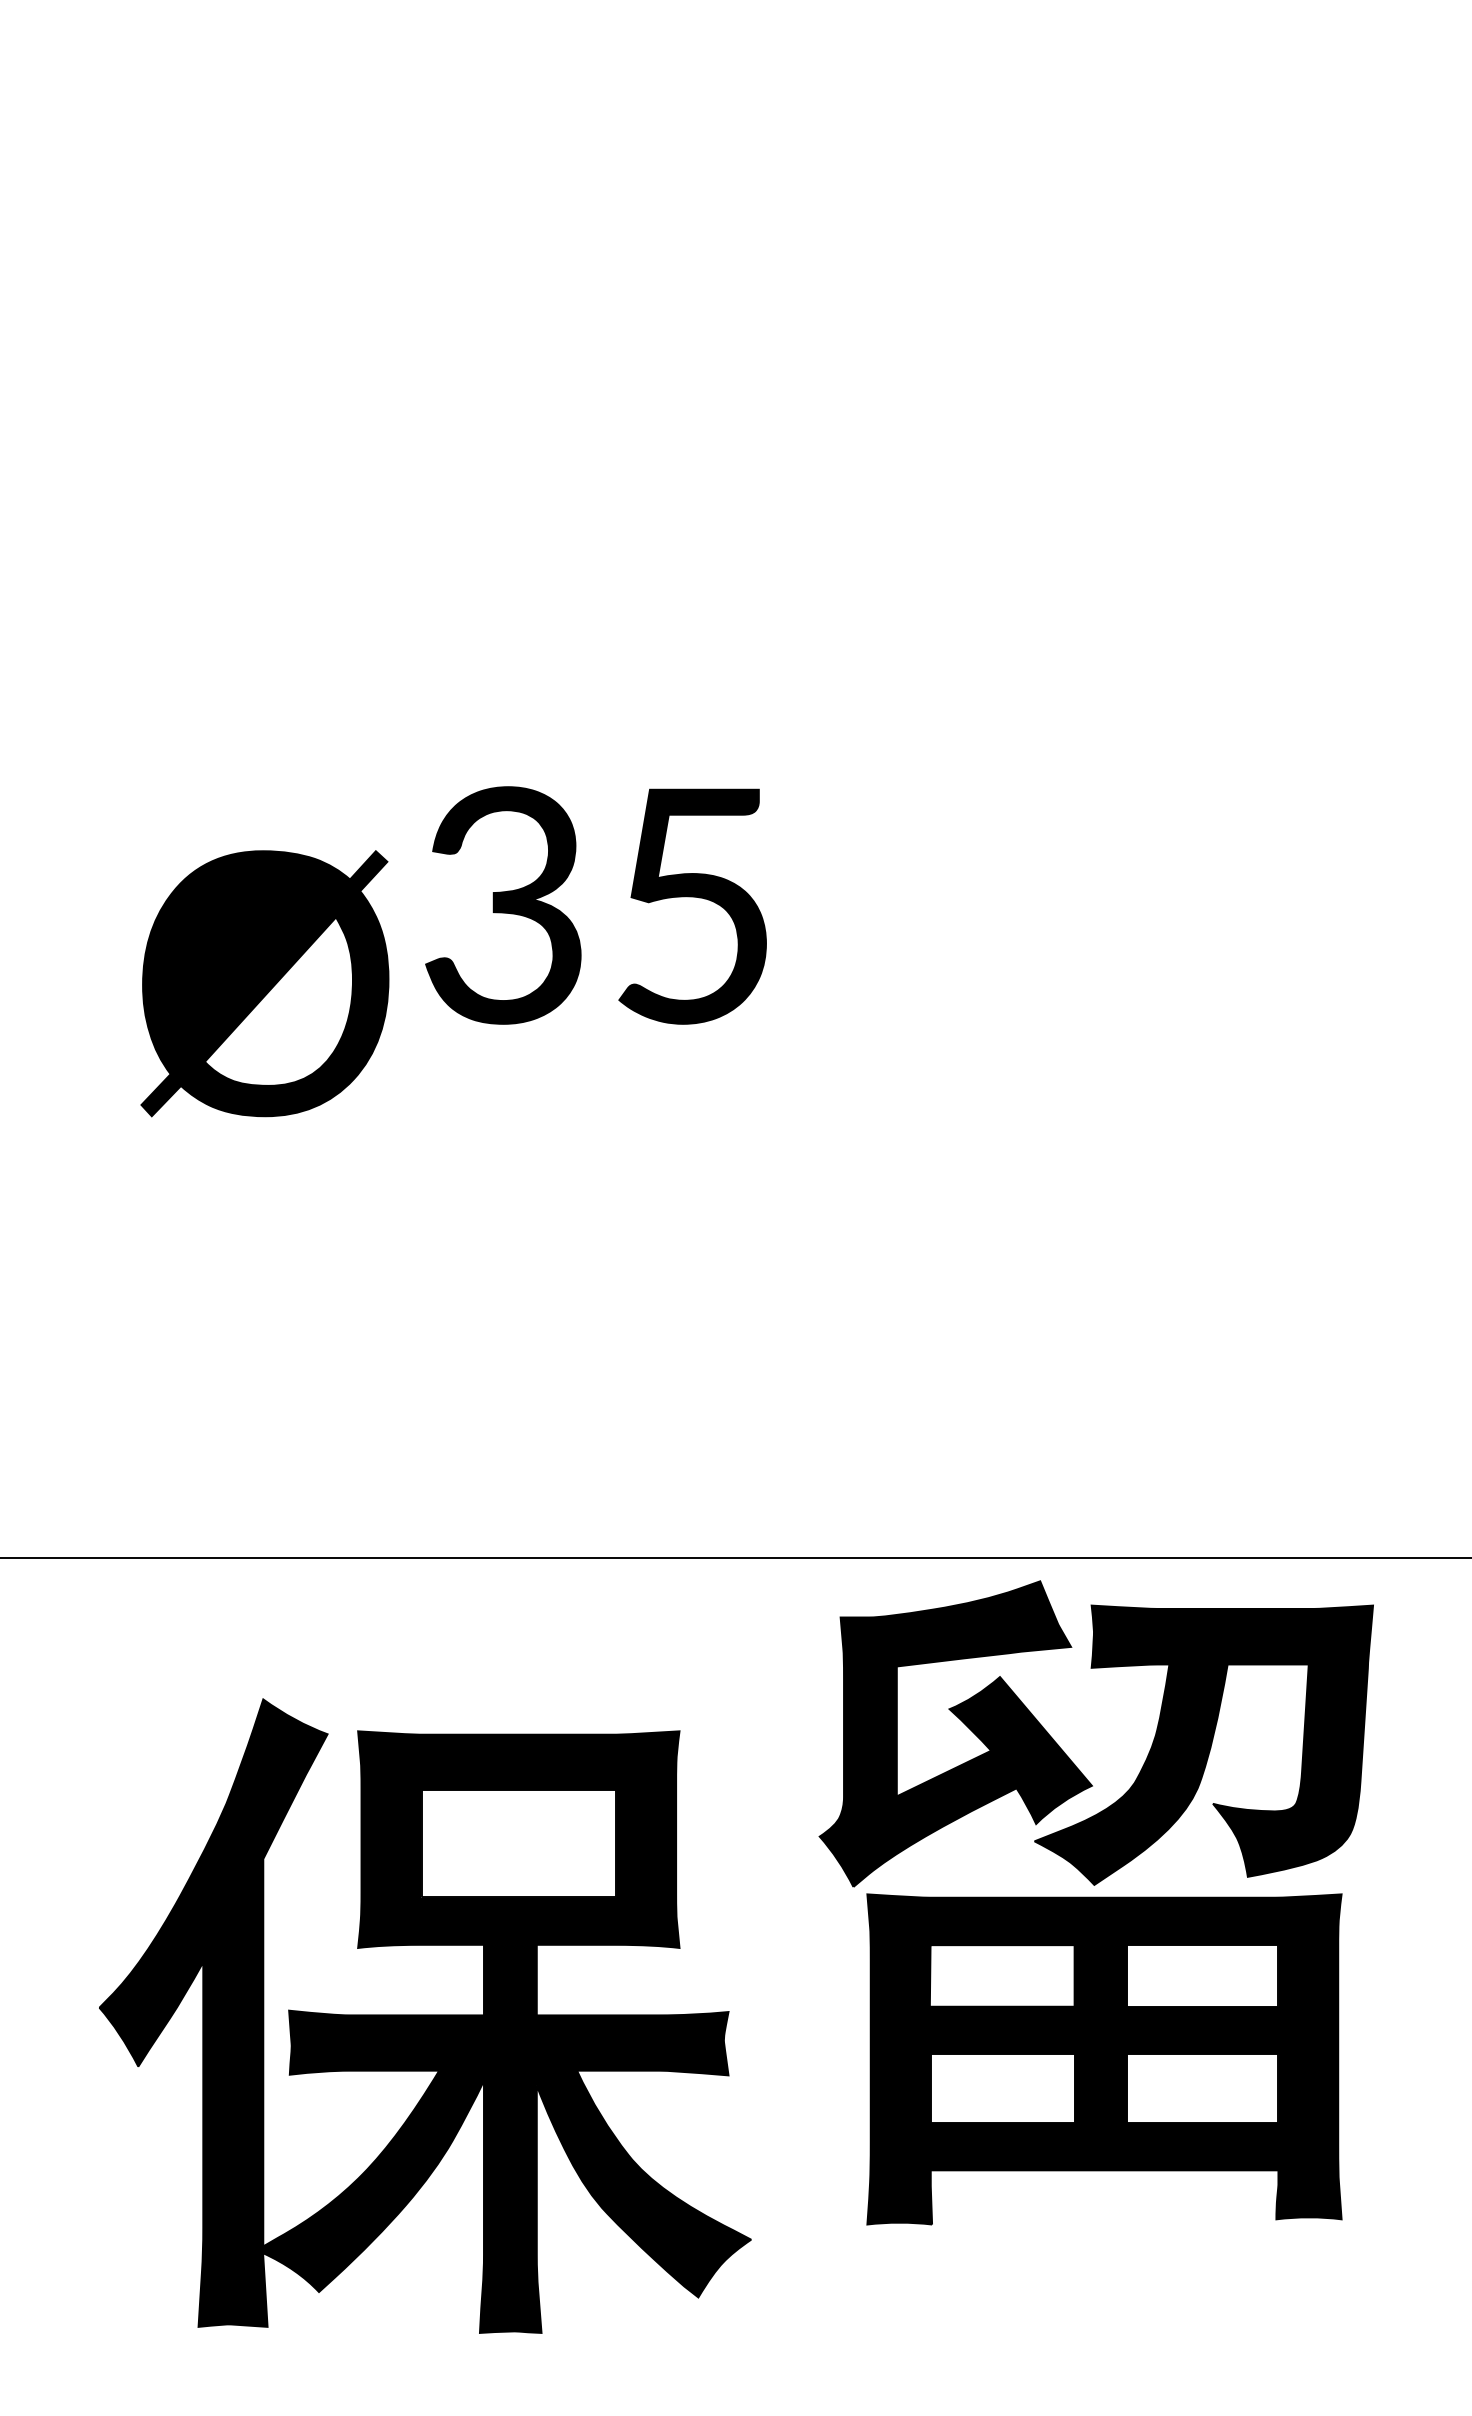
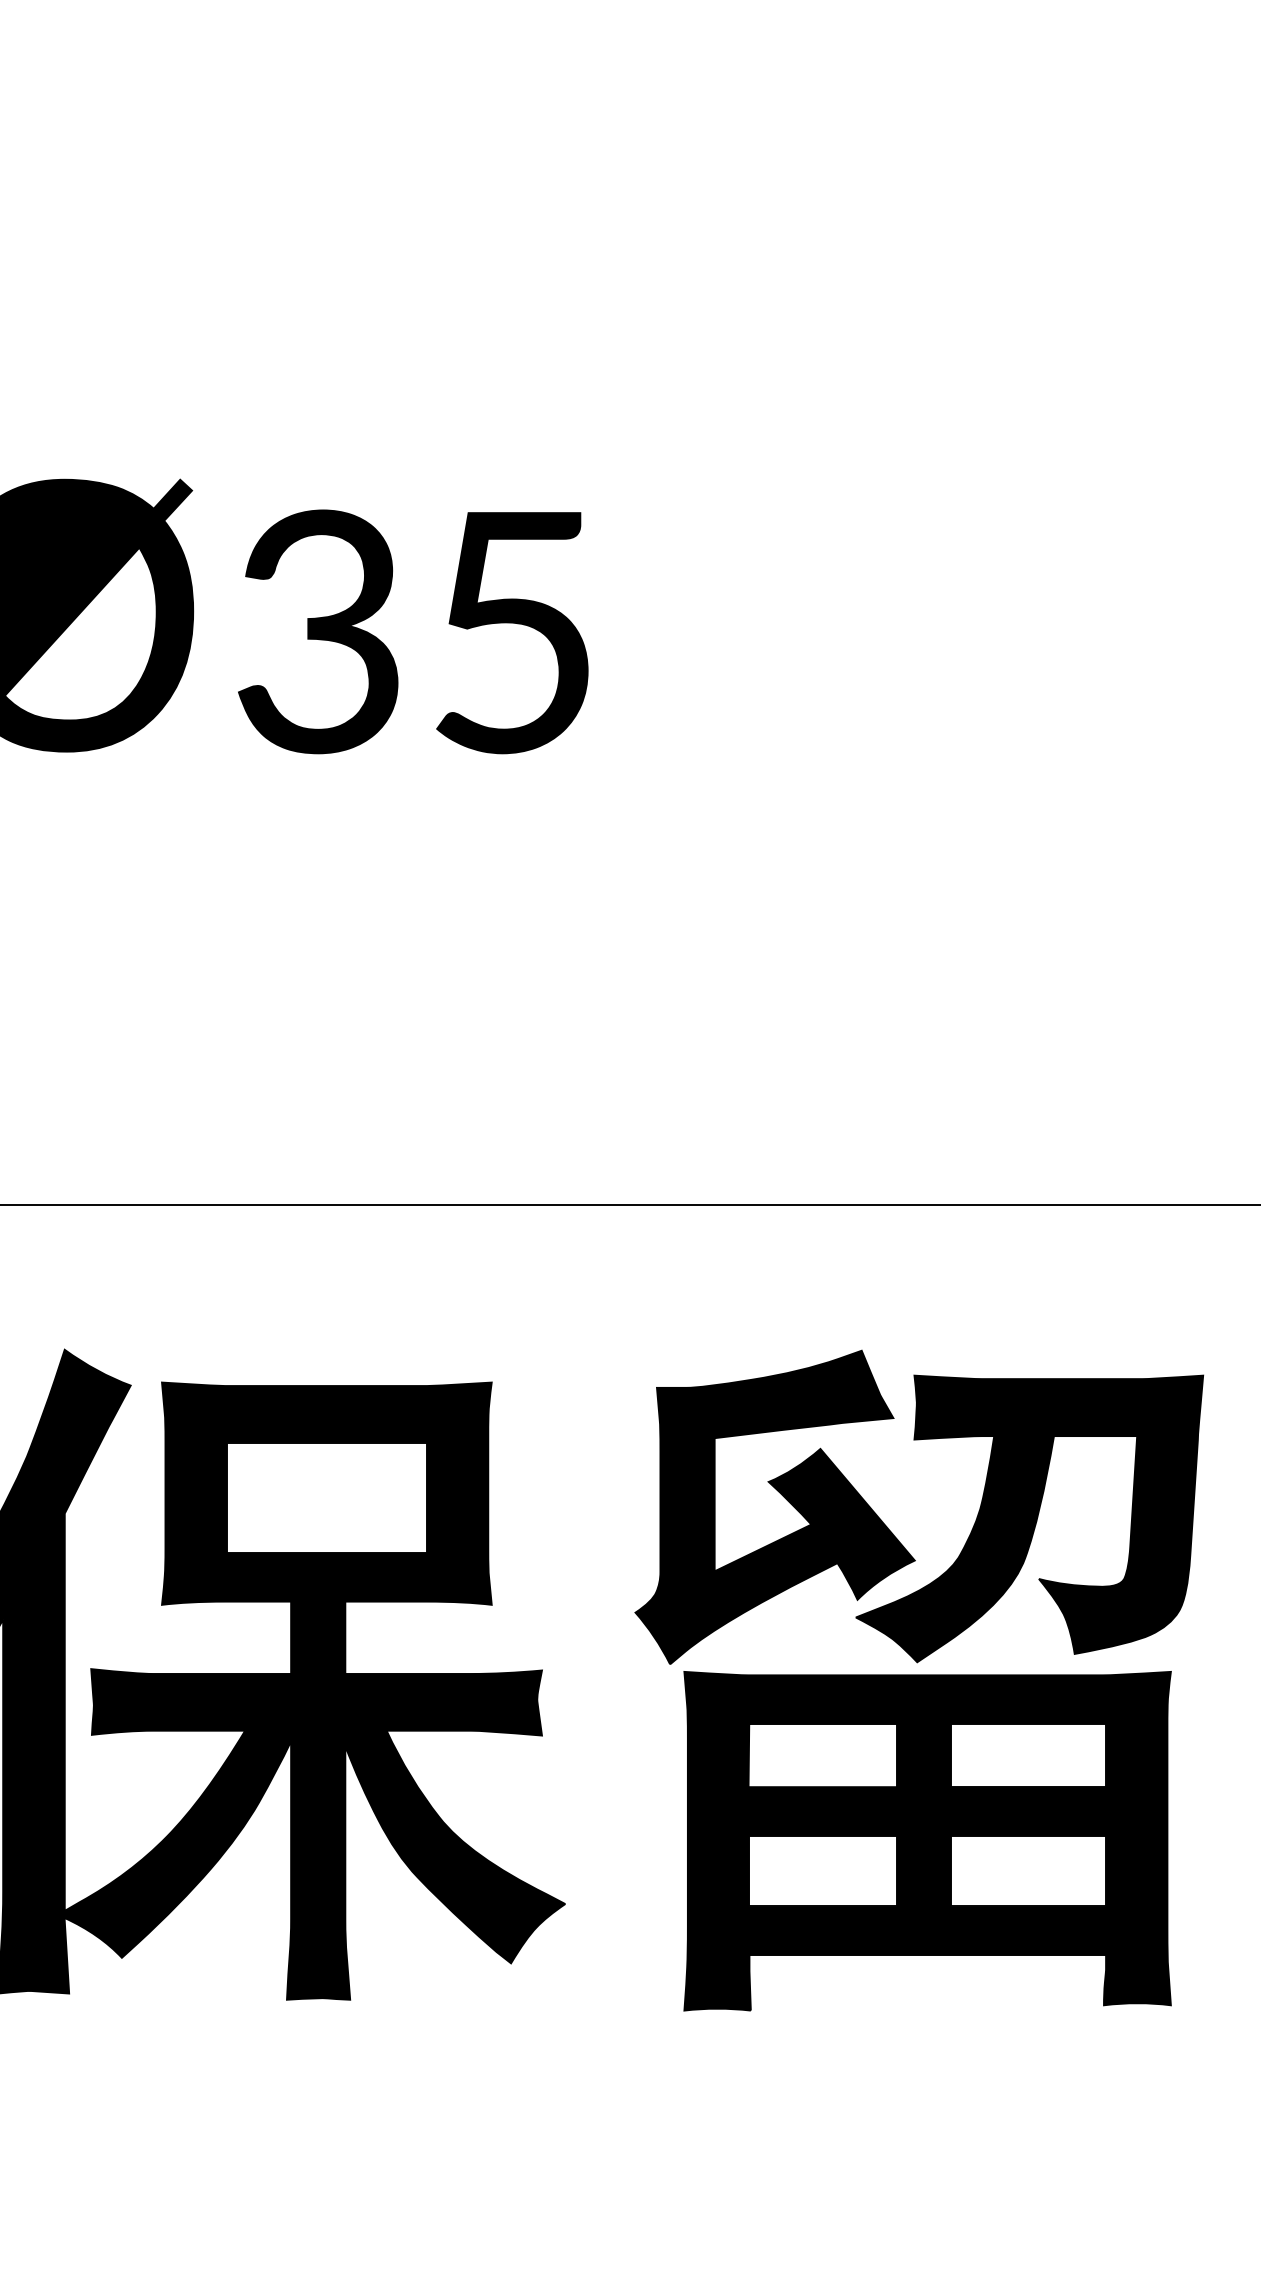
text: (595, 905) -> (412, 631), moved
part: (1095, 1902) -> (918, 1680), moved

